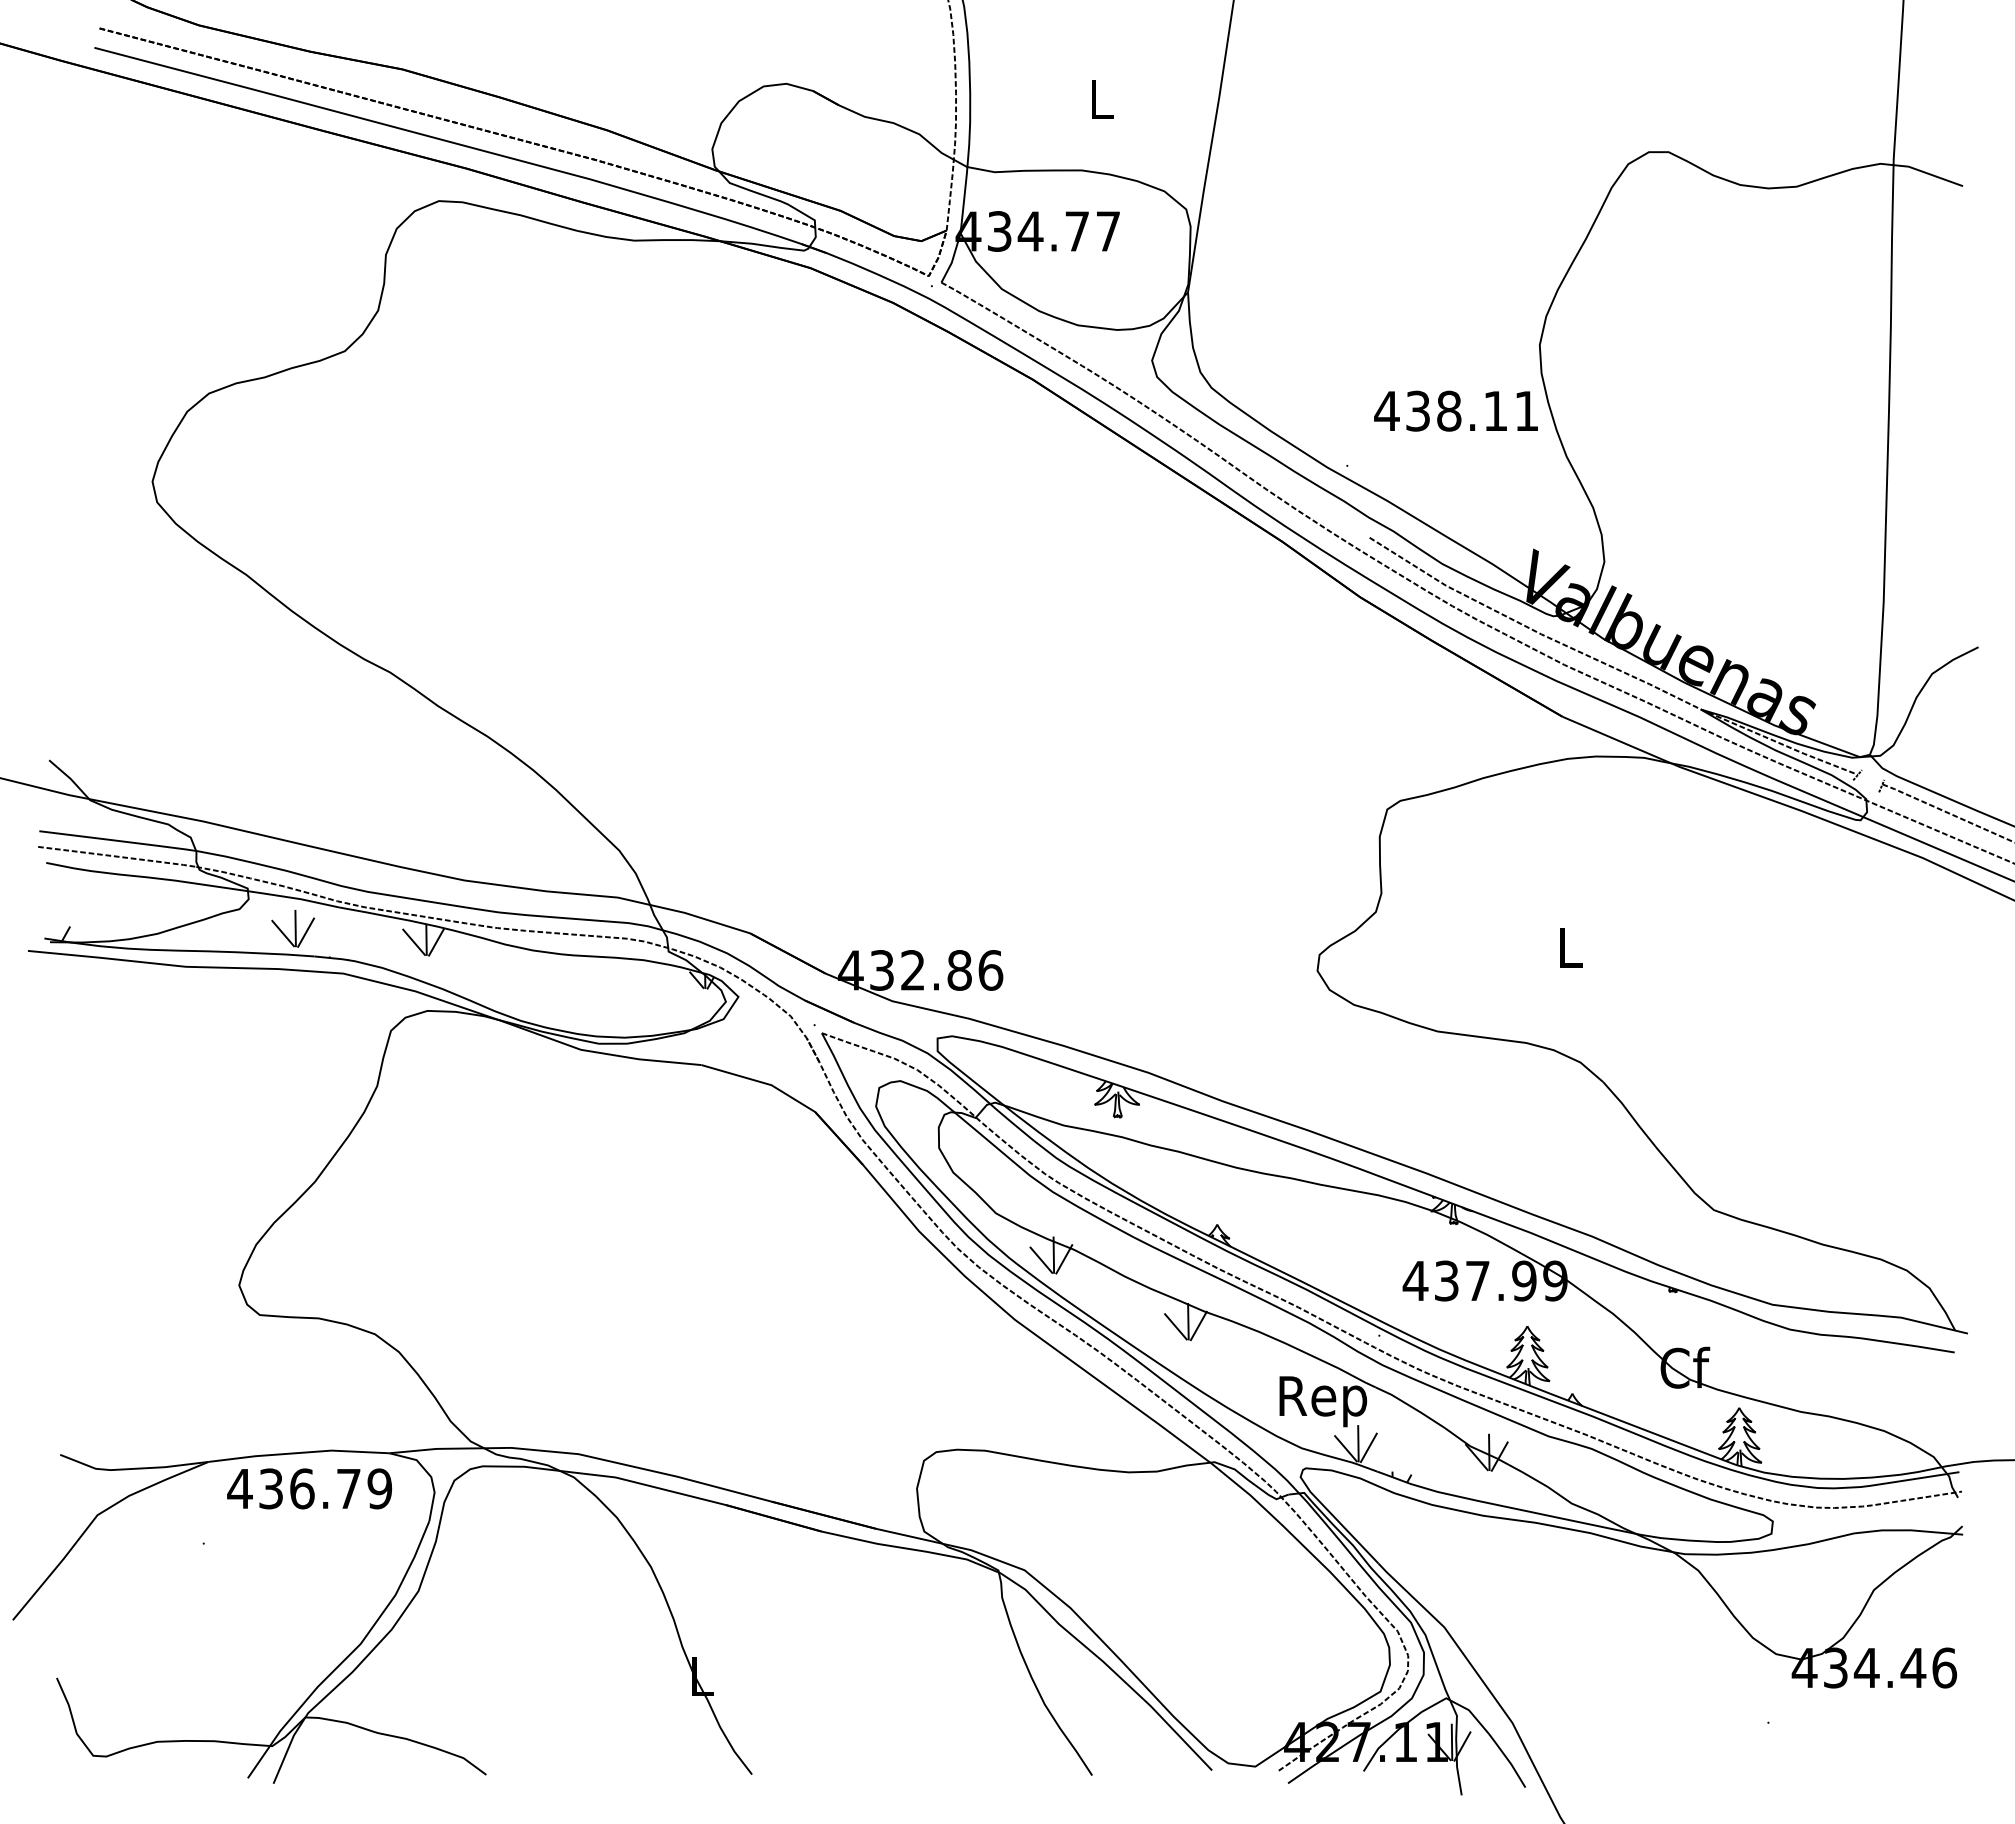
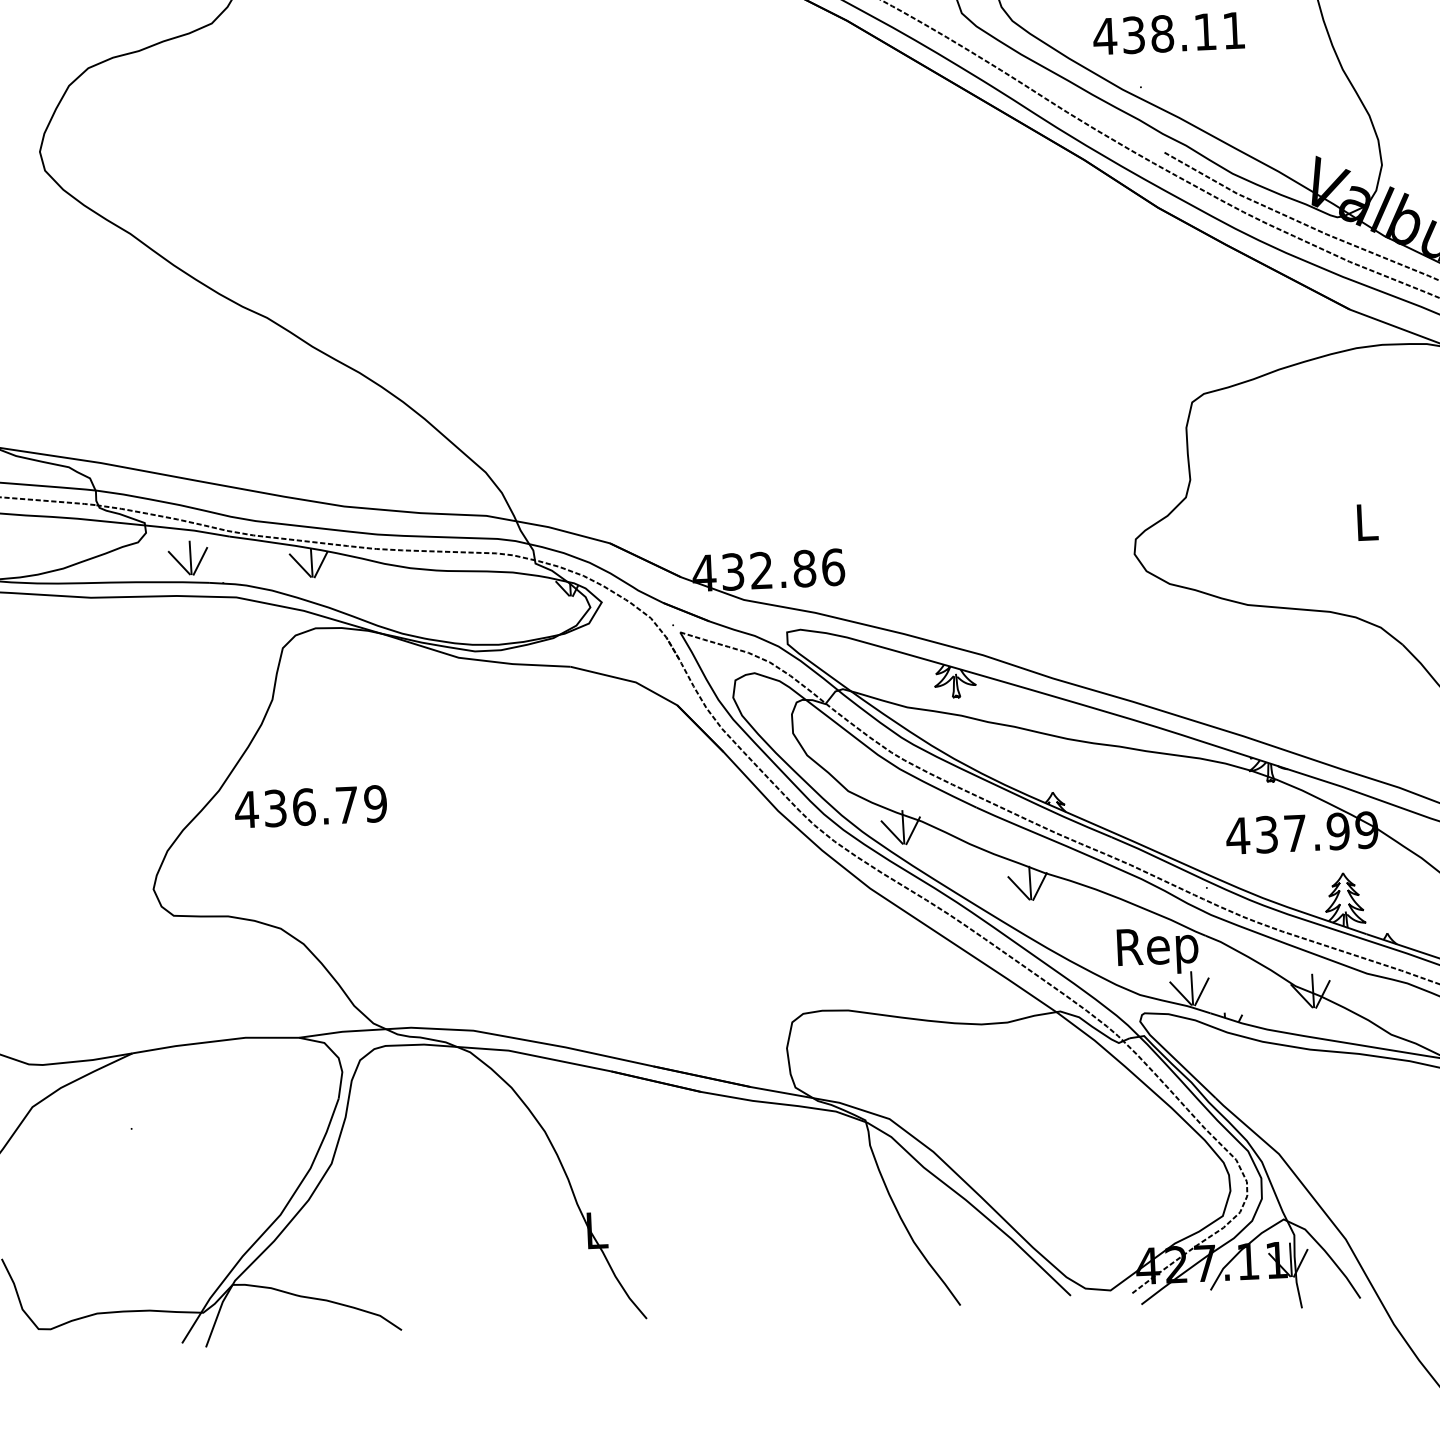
text: (1455, 410) -> (1168, 33), moved
text: (309, 1488) -> (310, 806), moved

